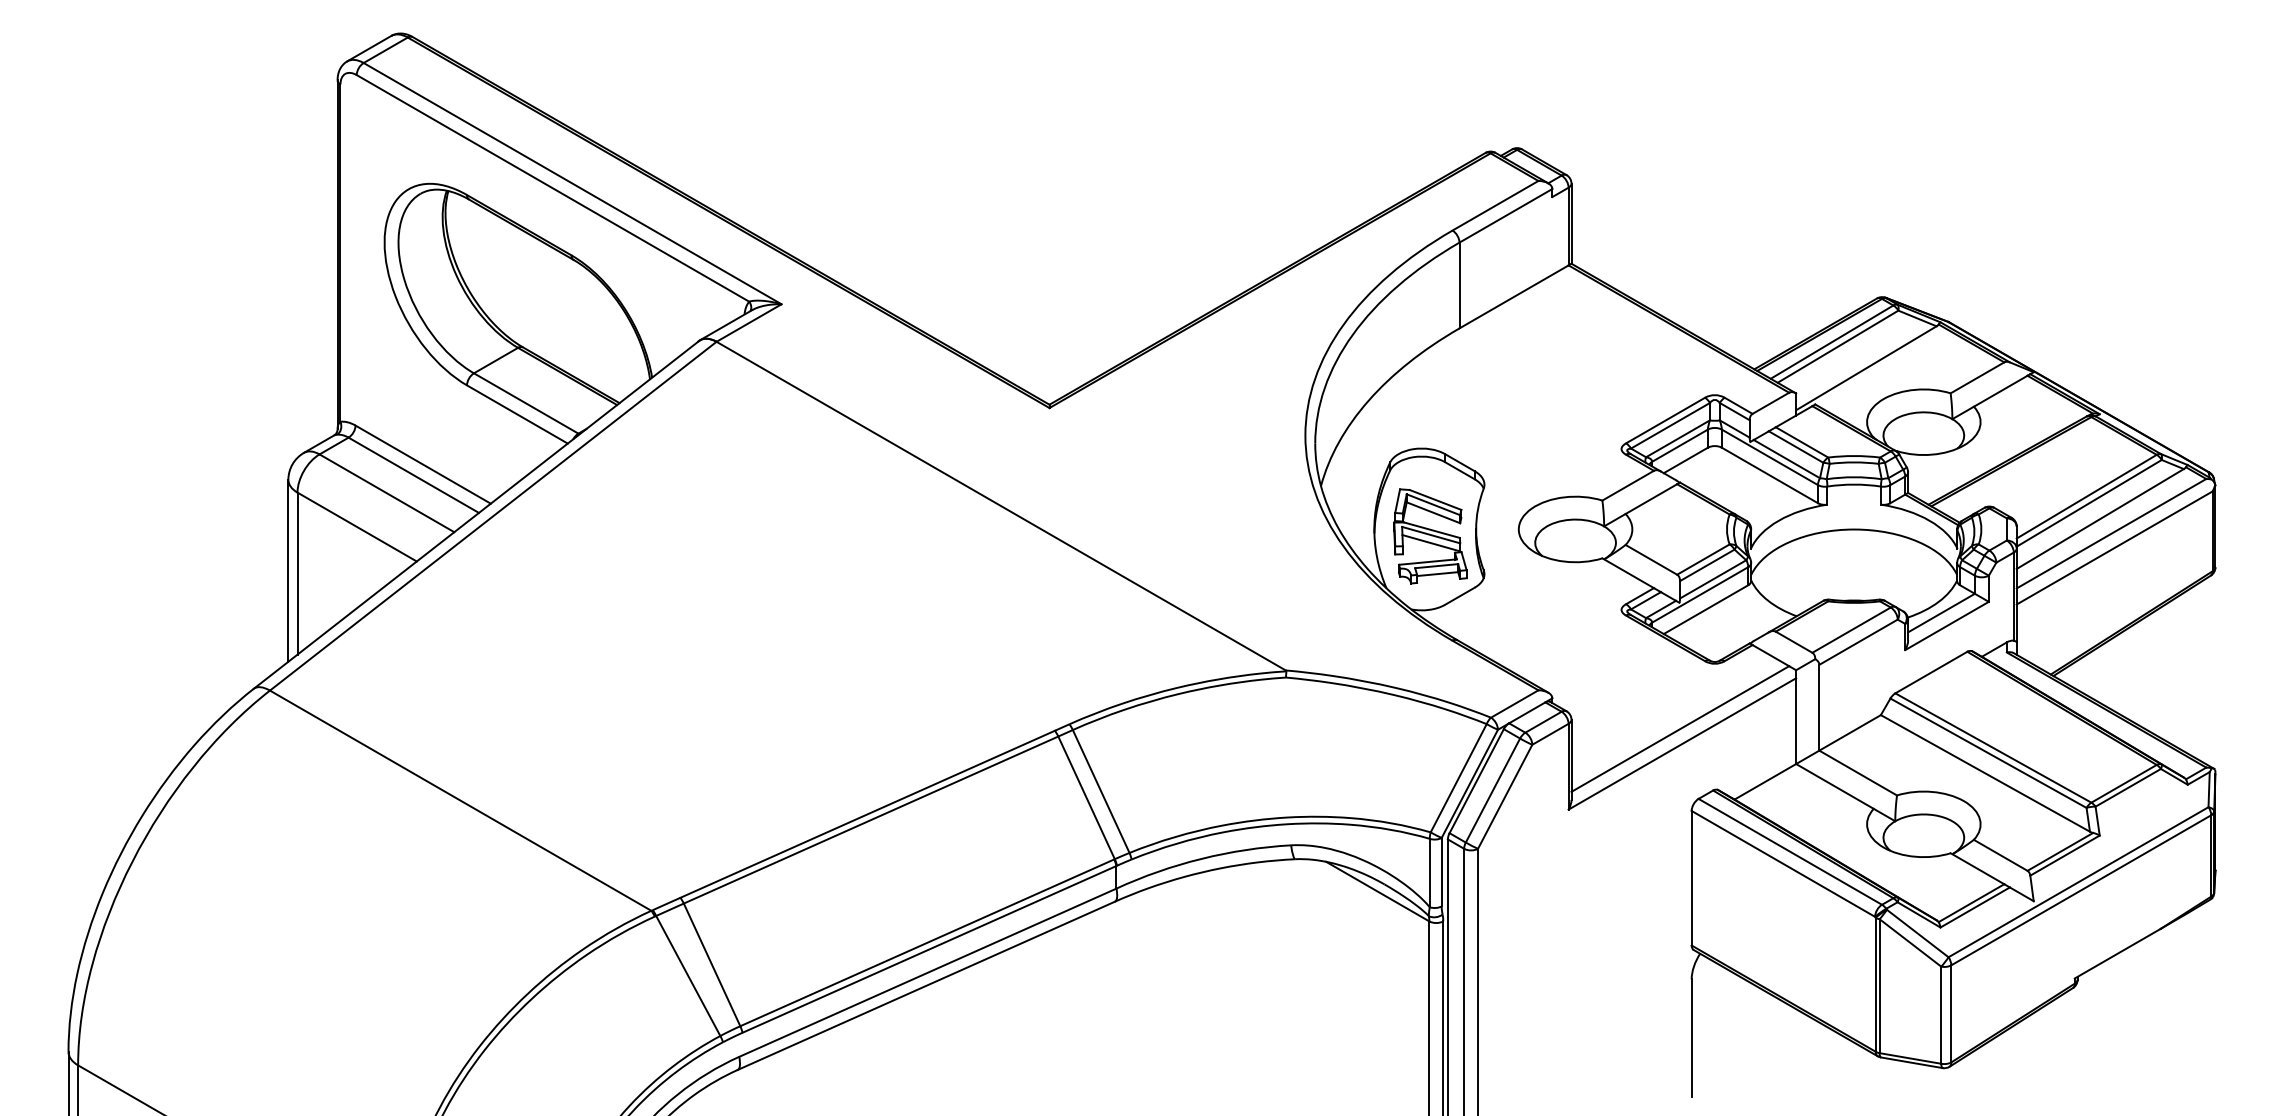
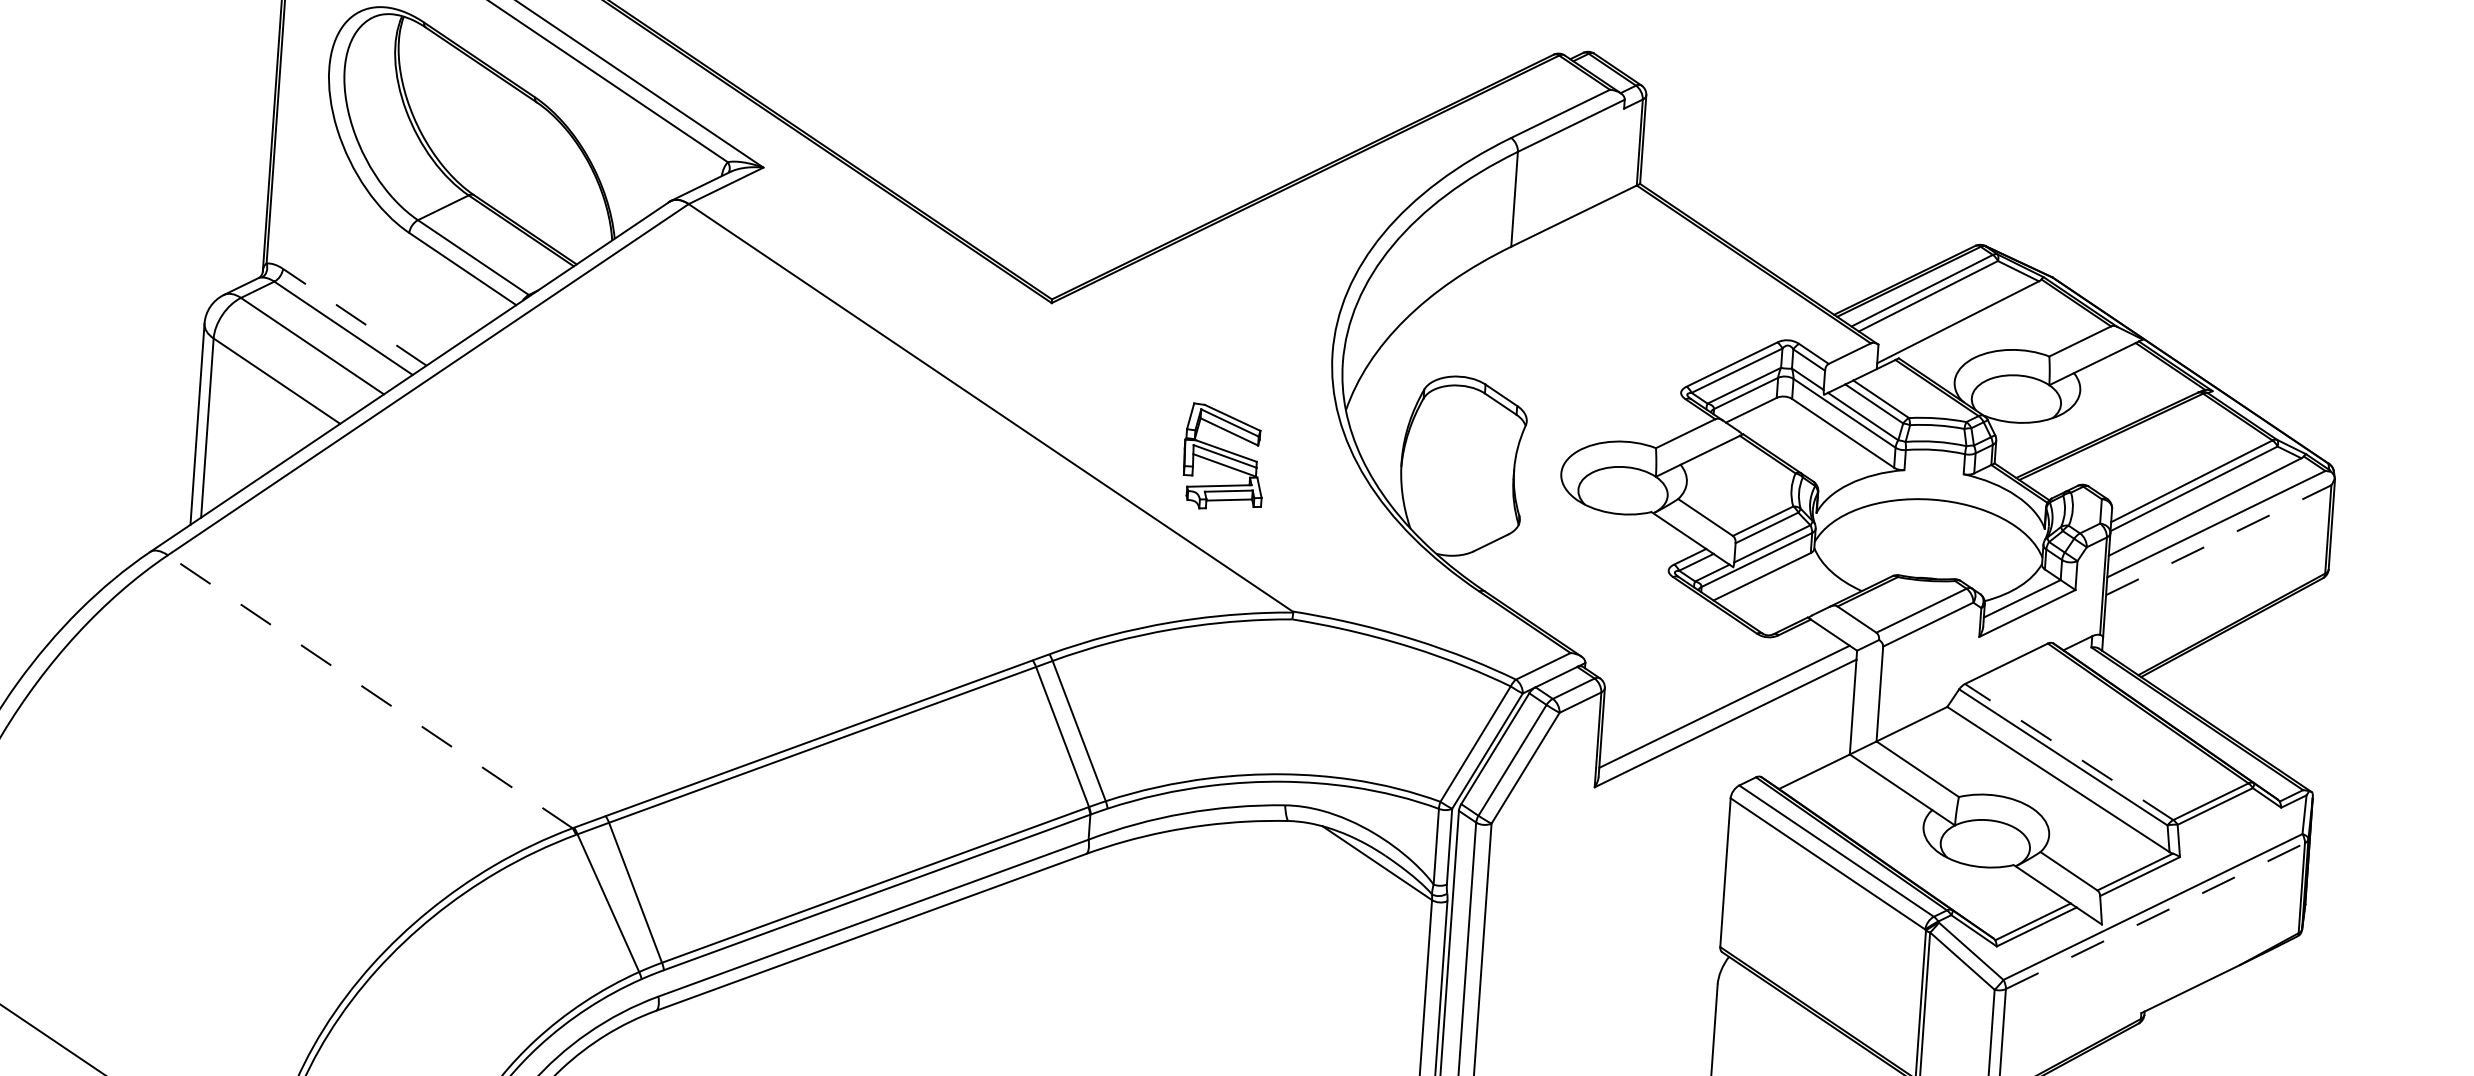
line: (422, 464) -> (354, 317), solid -> dashed
part: (1430, 536) -> (1224, 457), moved
line: (2115, 547) -> (2219, 539), solid -> dashed
line: (1992, 747) -> (2068, 751), solid -> dashed
line: (460, 800) -> (370, 691), solid -> dashed
line: (2081, 890) -> (2155, 916), solid -> dashed

